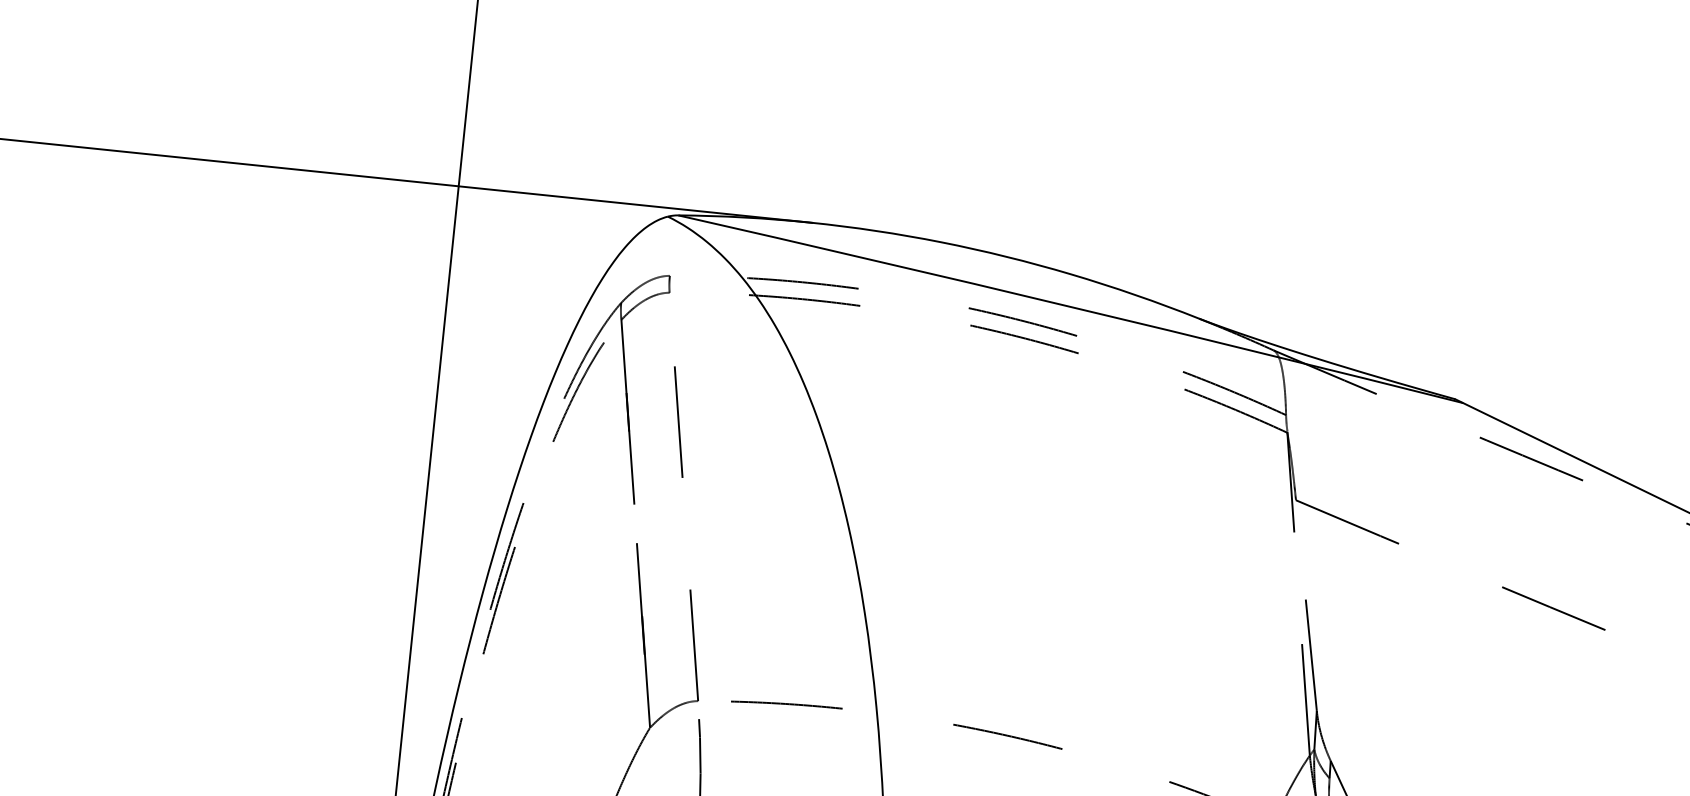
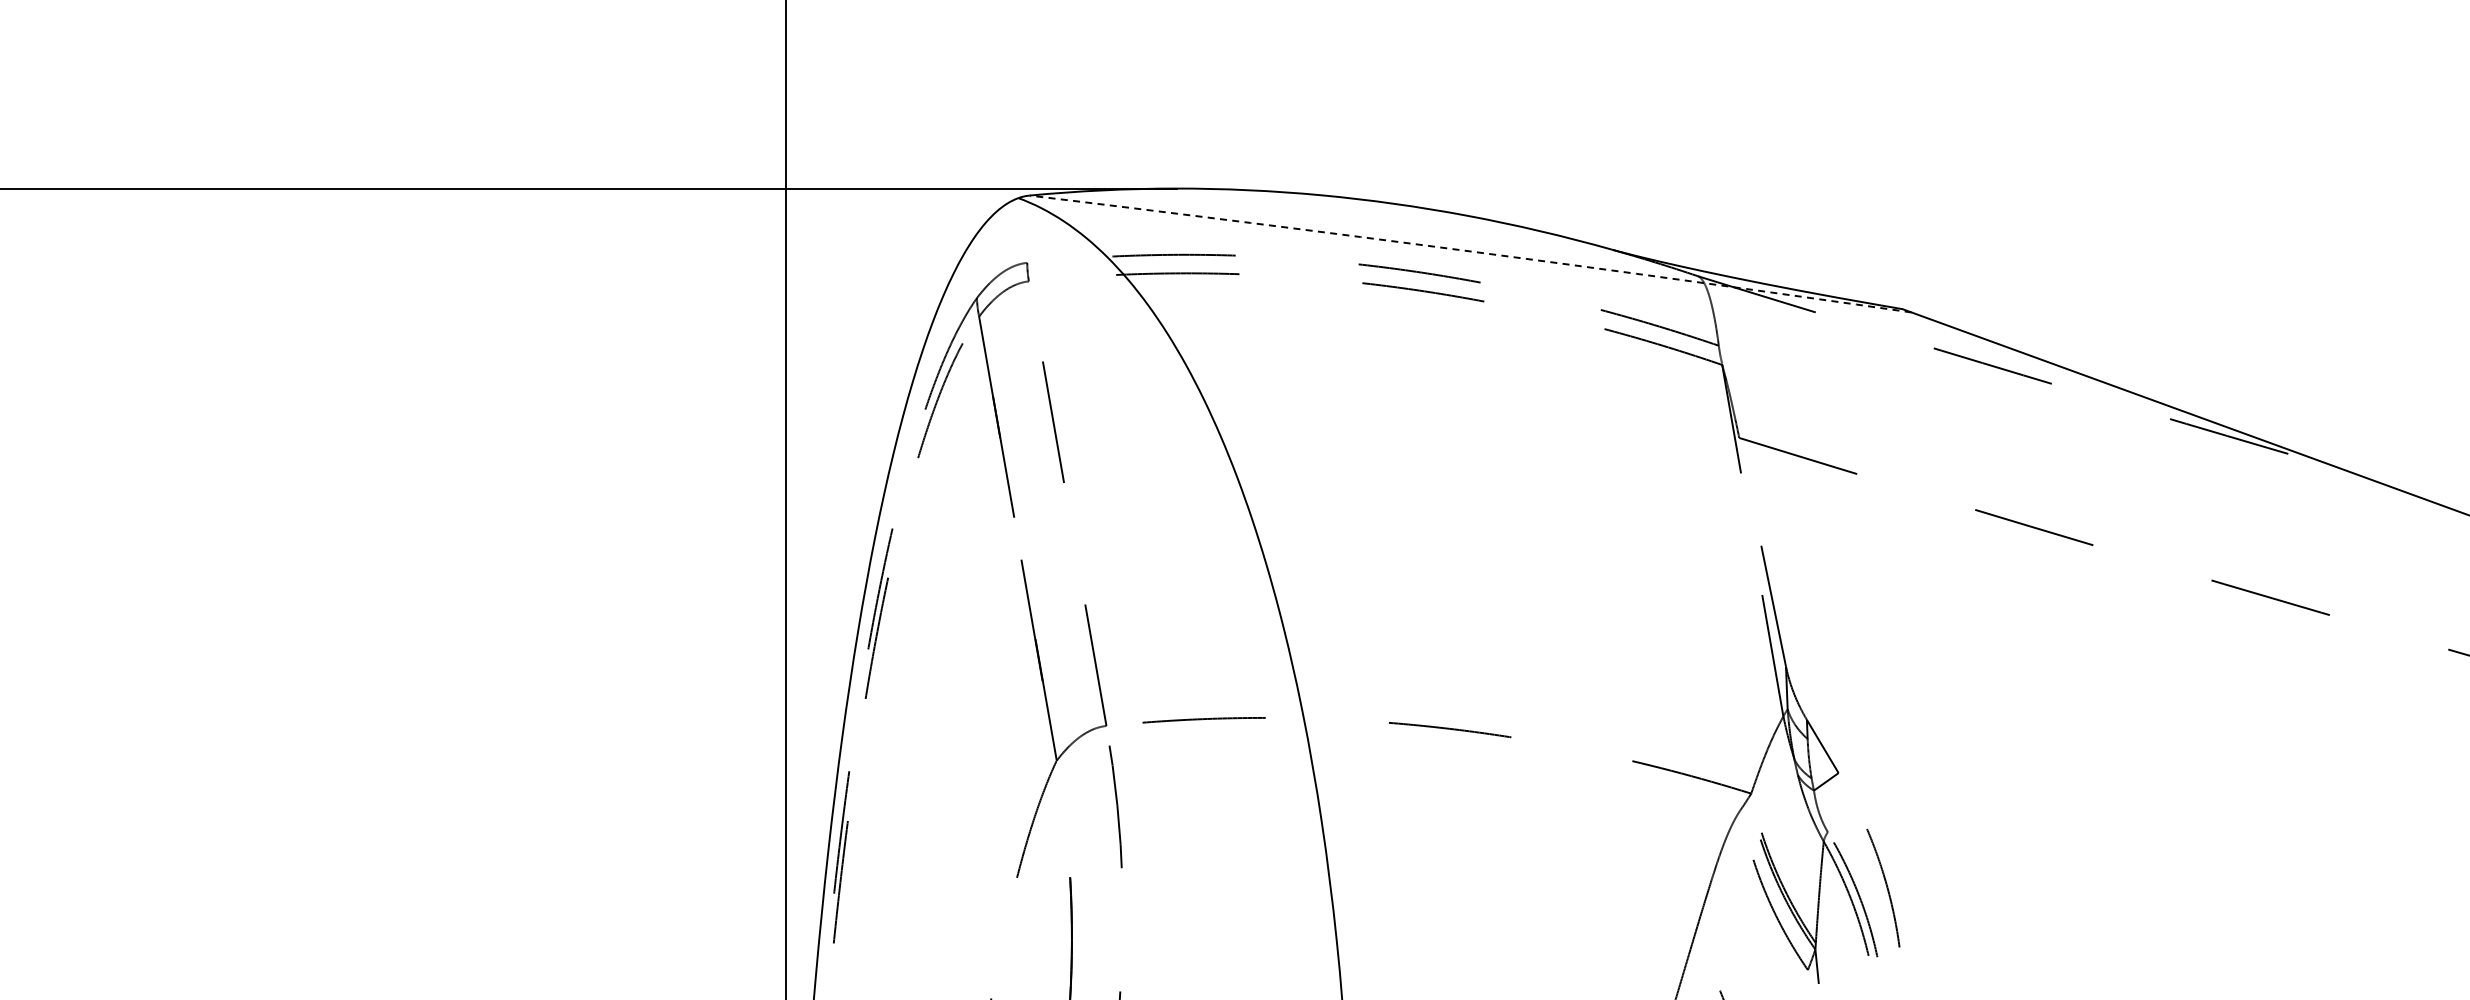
arc: (1070, 306) -> (1470, 251), solid -> dashed

